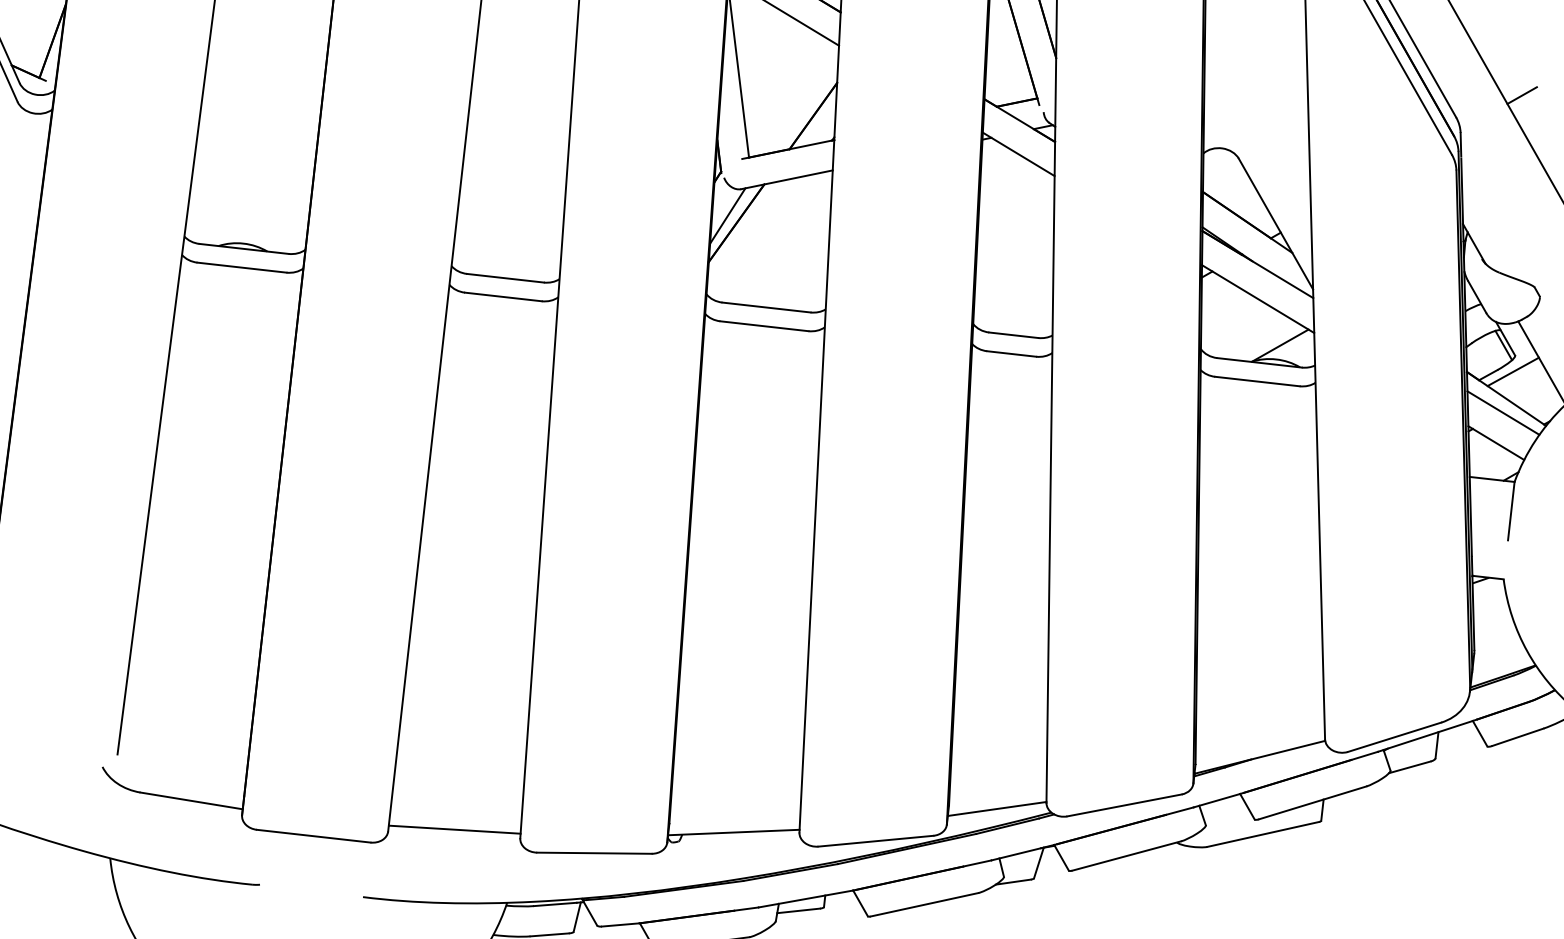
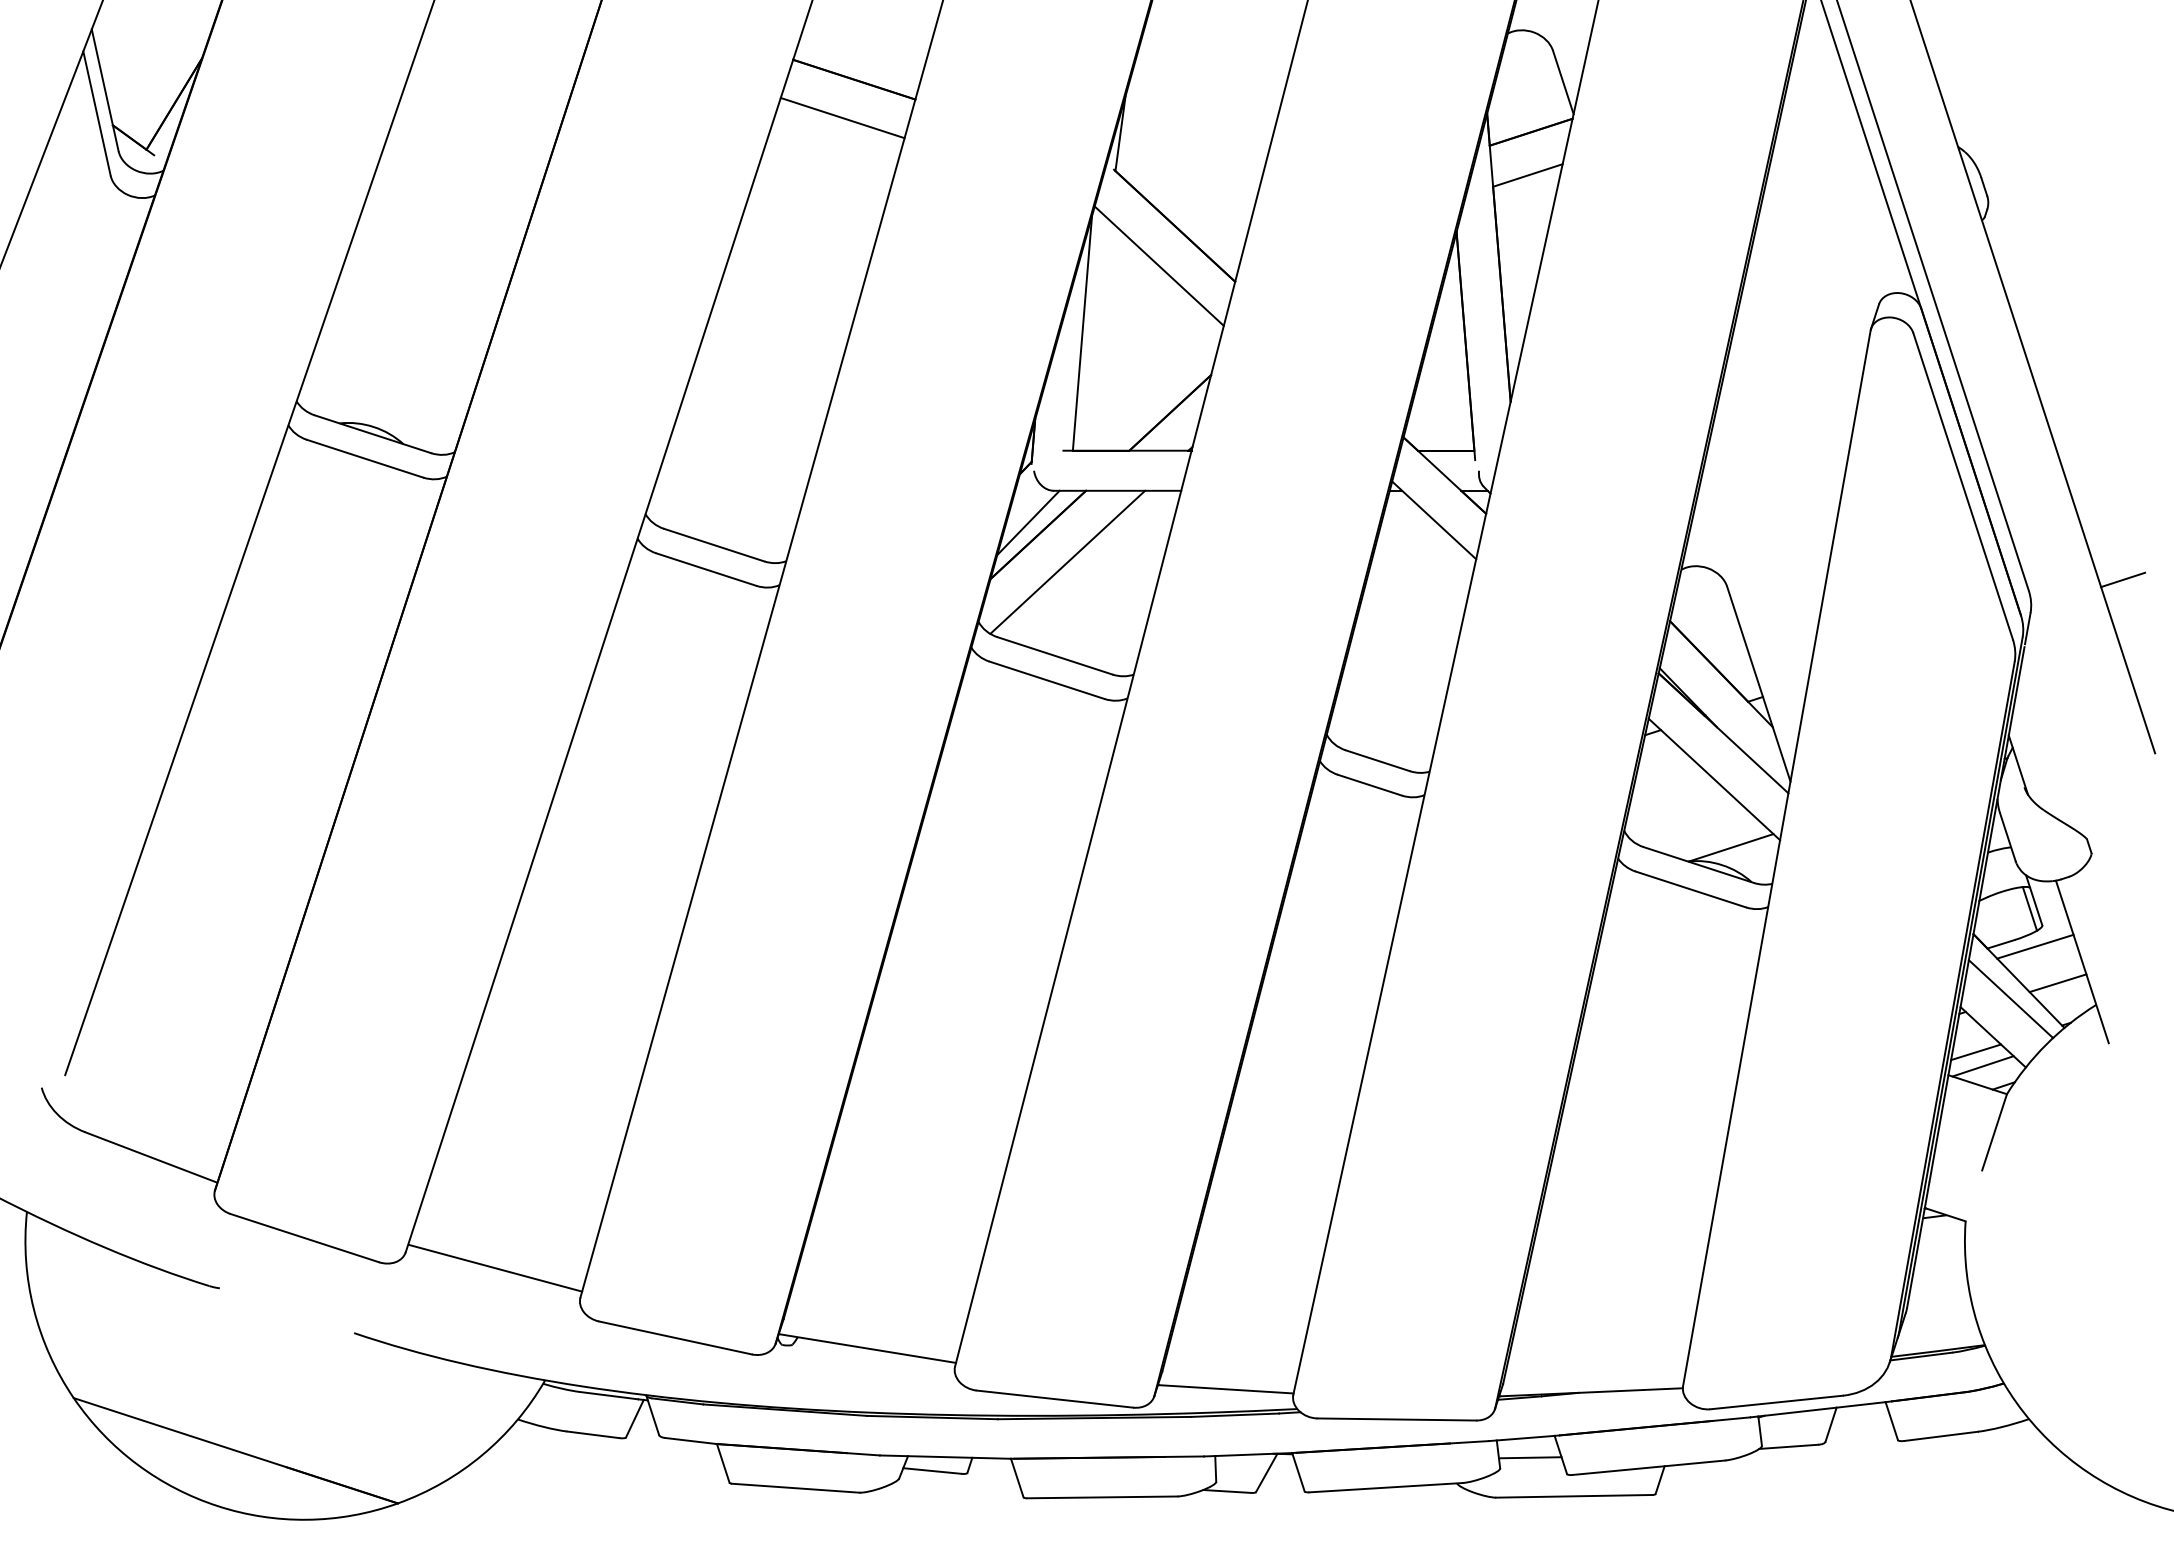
line: (761, 237) -> (1067, 561), added
line: (1534, 395) -> (2057, 983), added
line: (1486, 456) -> (1976, 1052), added
line: (1492, 465) -> (1982, 1066), added
line: (1225, 813) -> (1529, 1457), added

